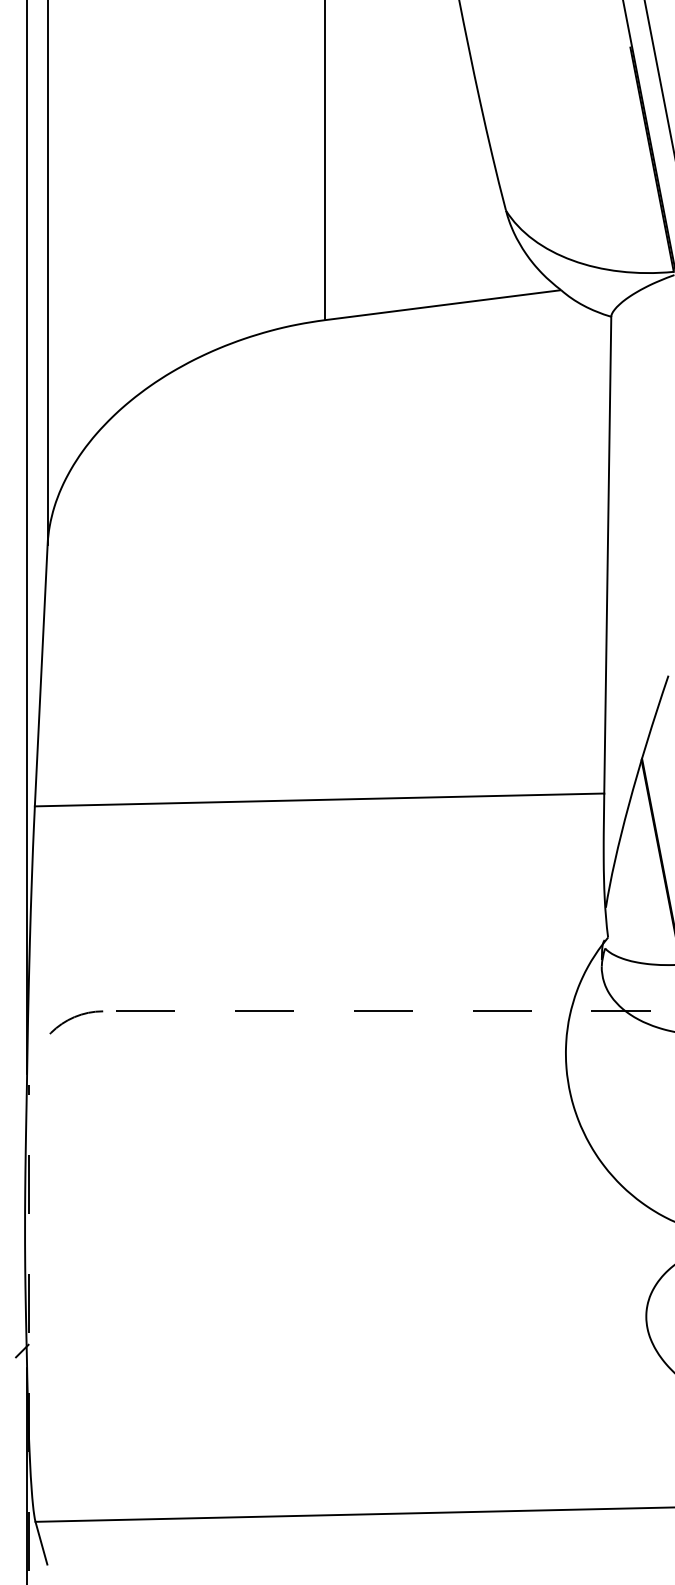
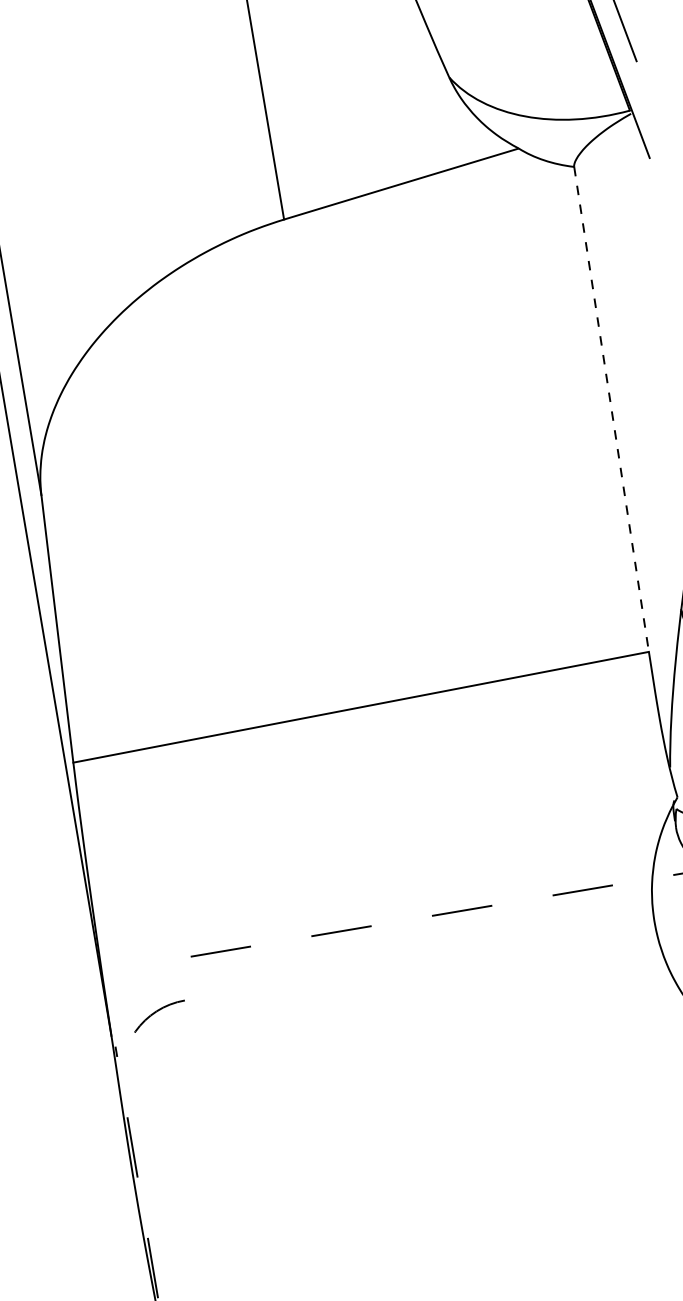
line: (607, 555) -> (611, 409), solid -> dashed
arc: (74, 1018) -> (157, 1012), moved

